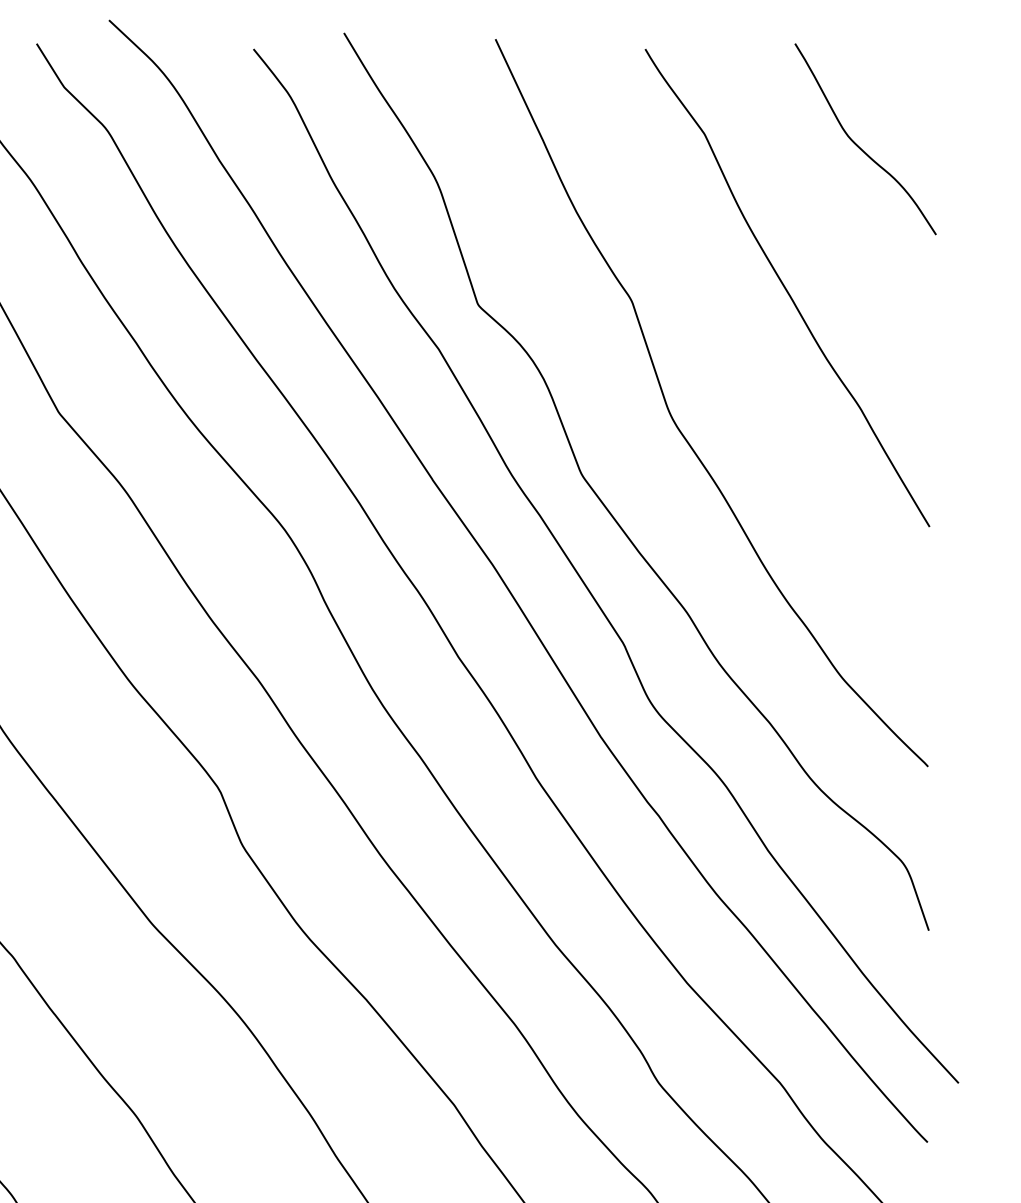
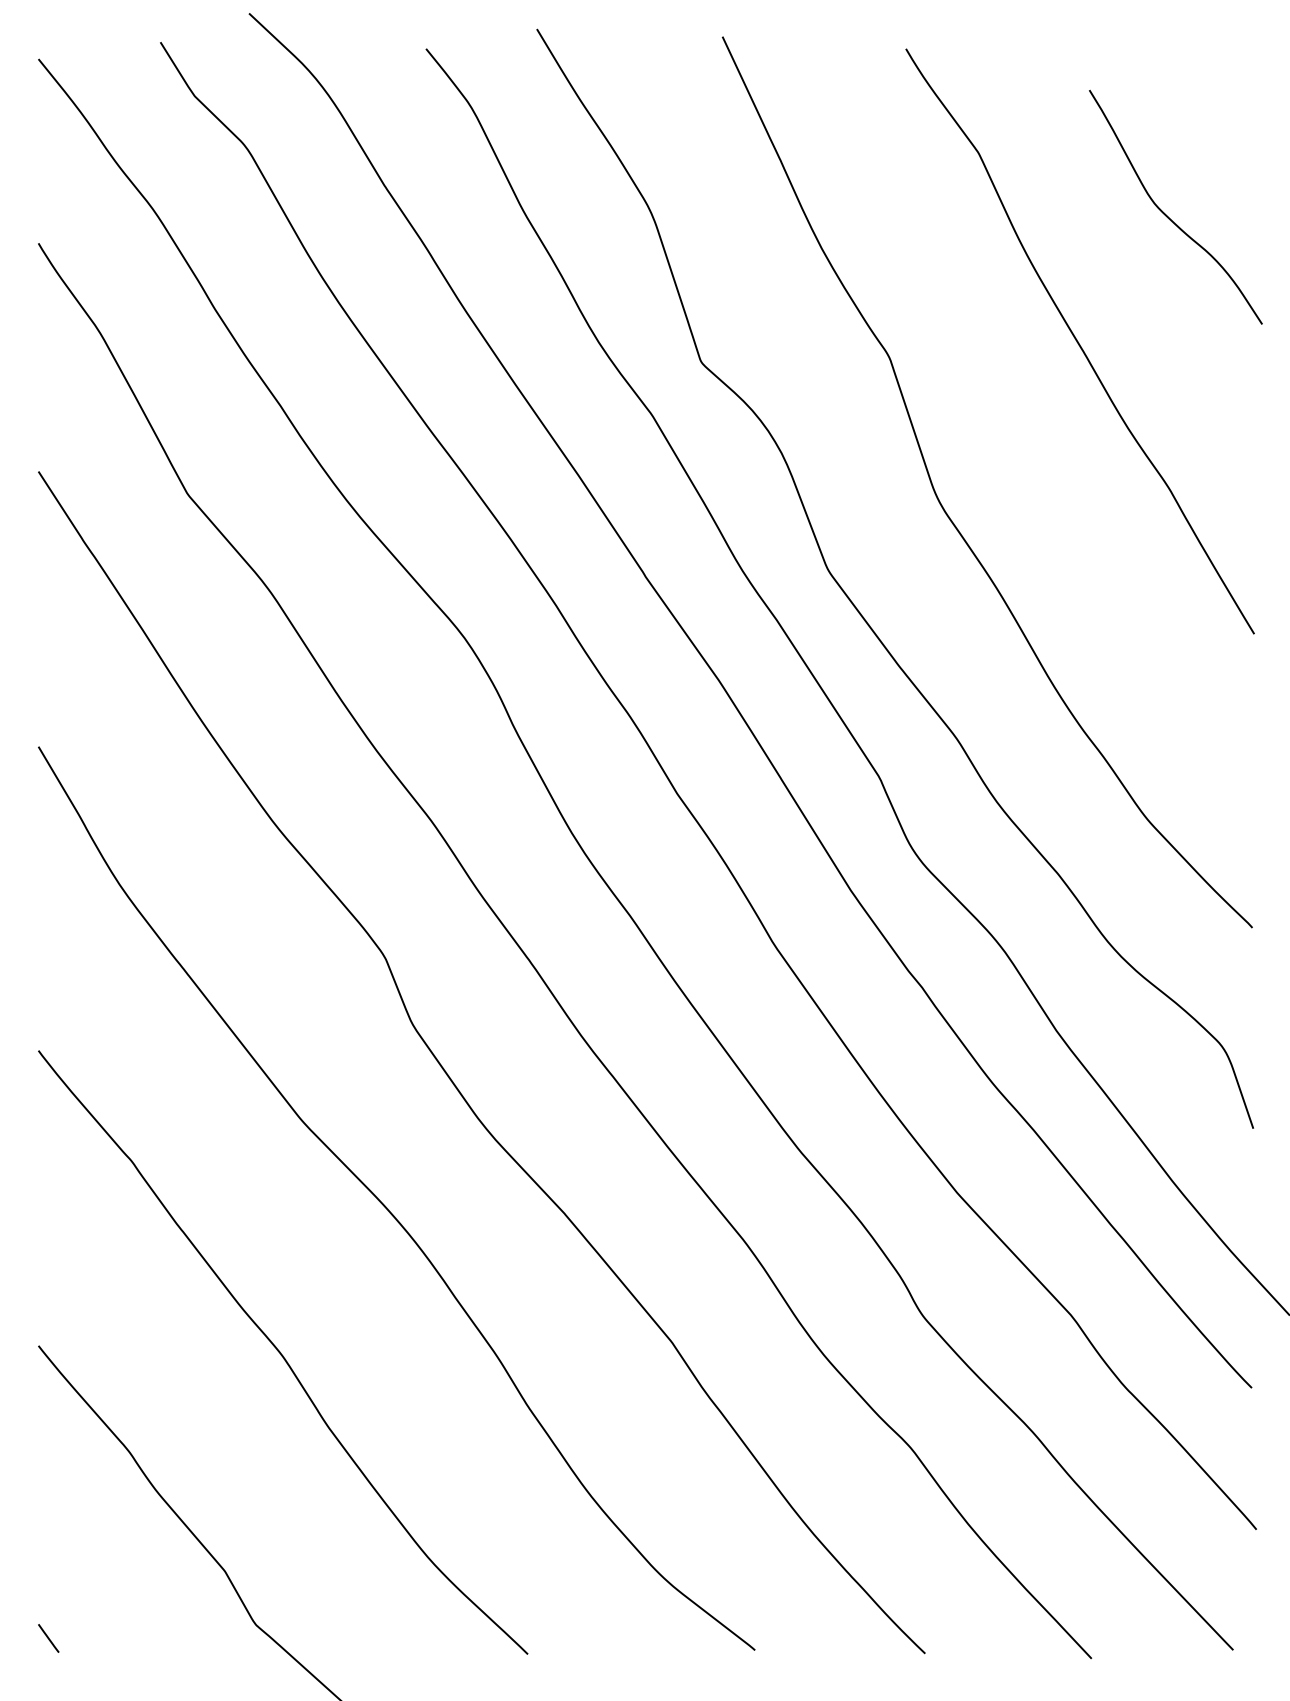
curve: (857, 145) -> (1166, 214), moved

